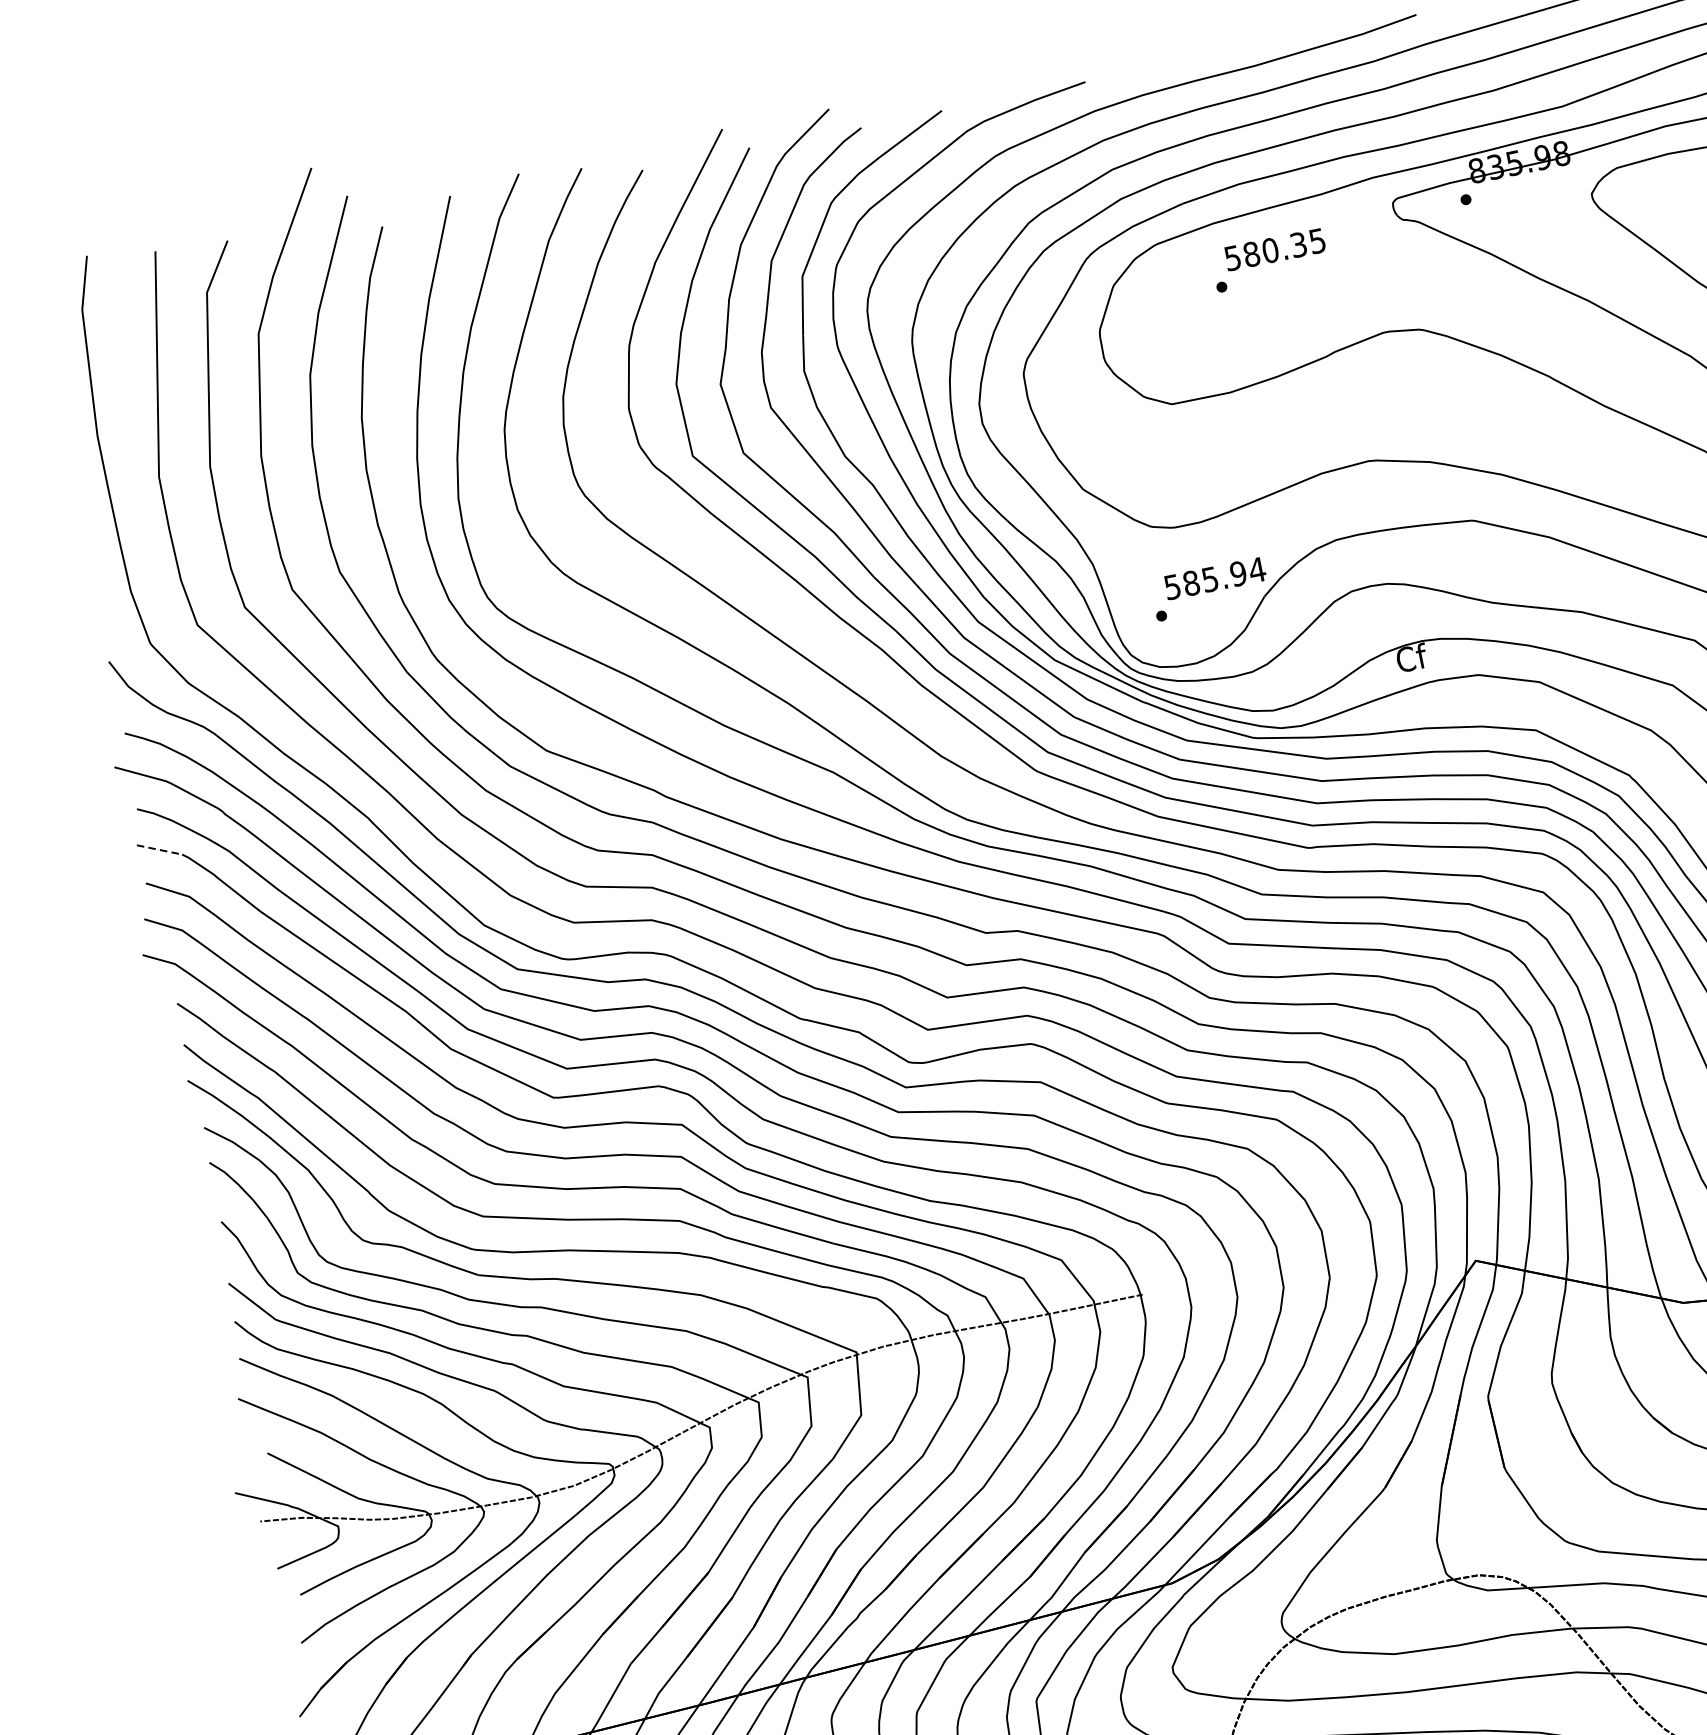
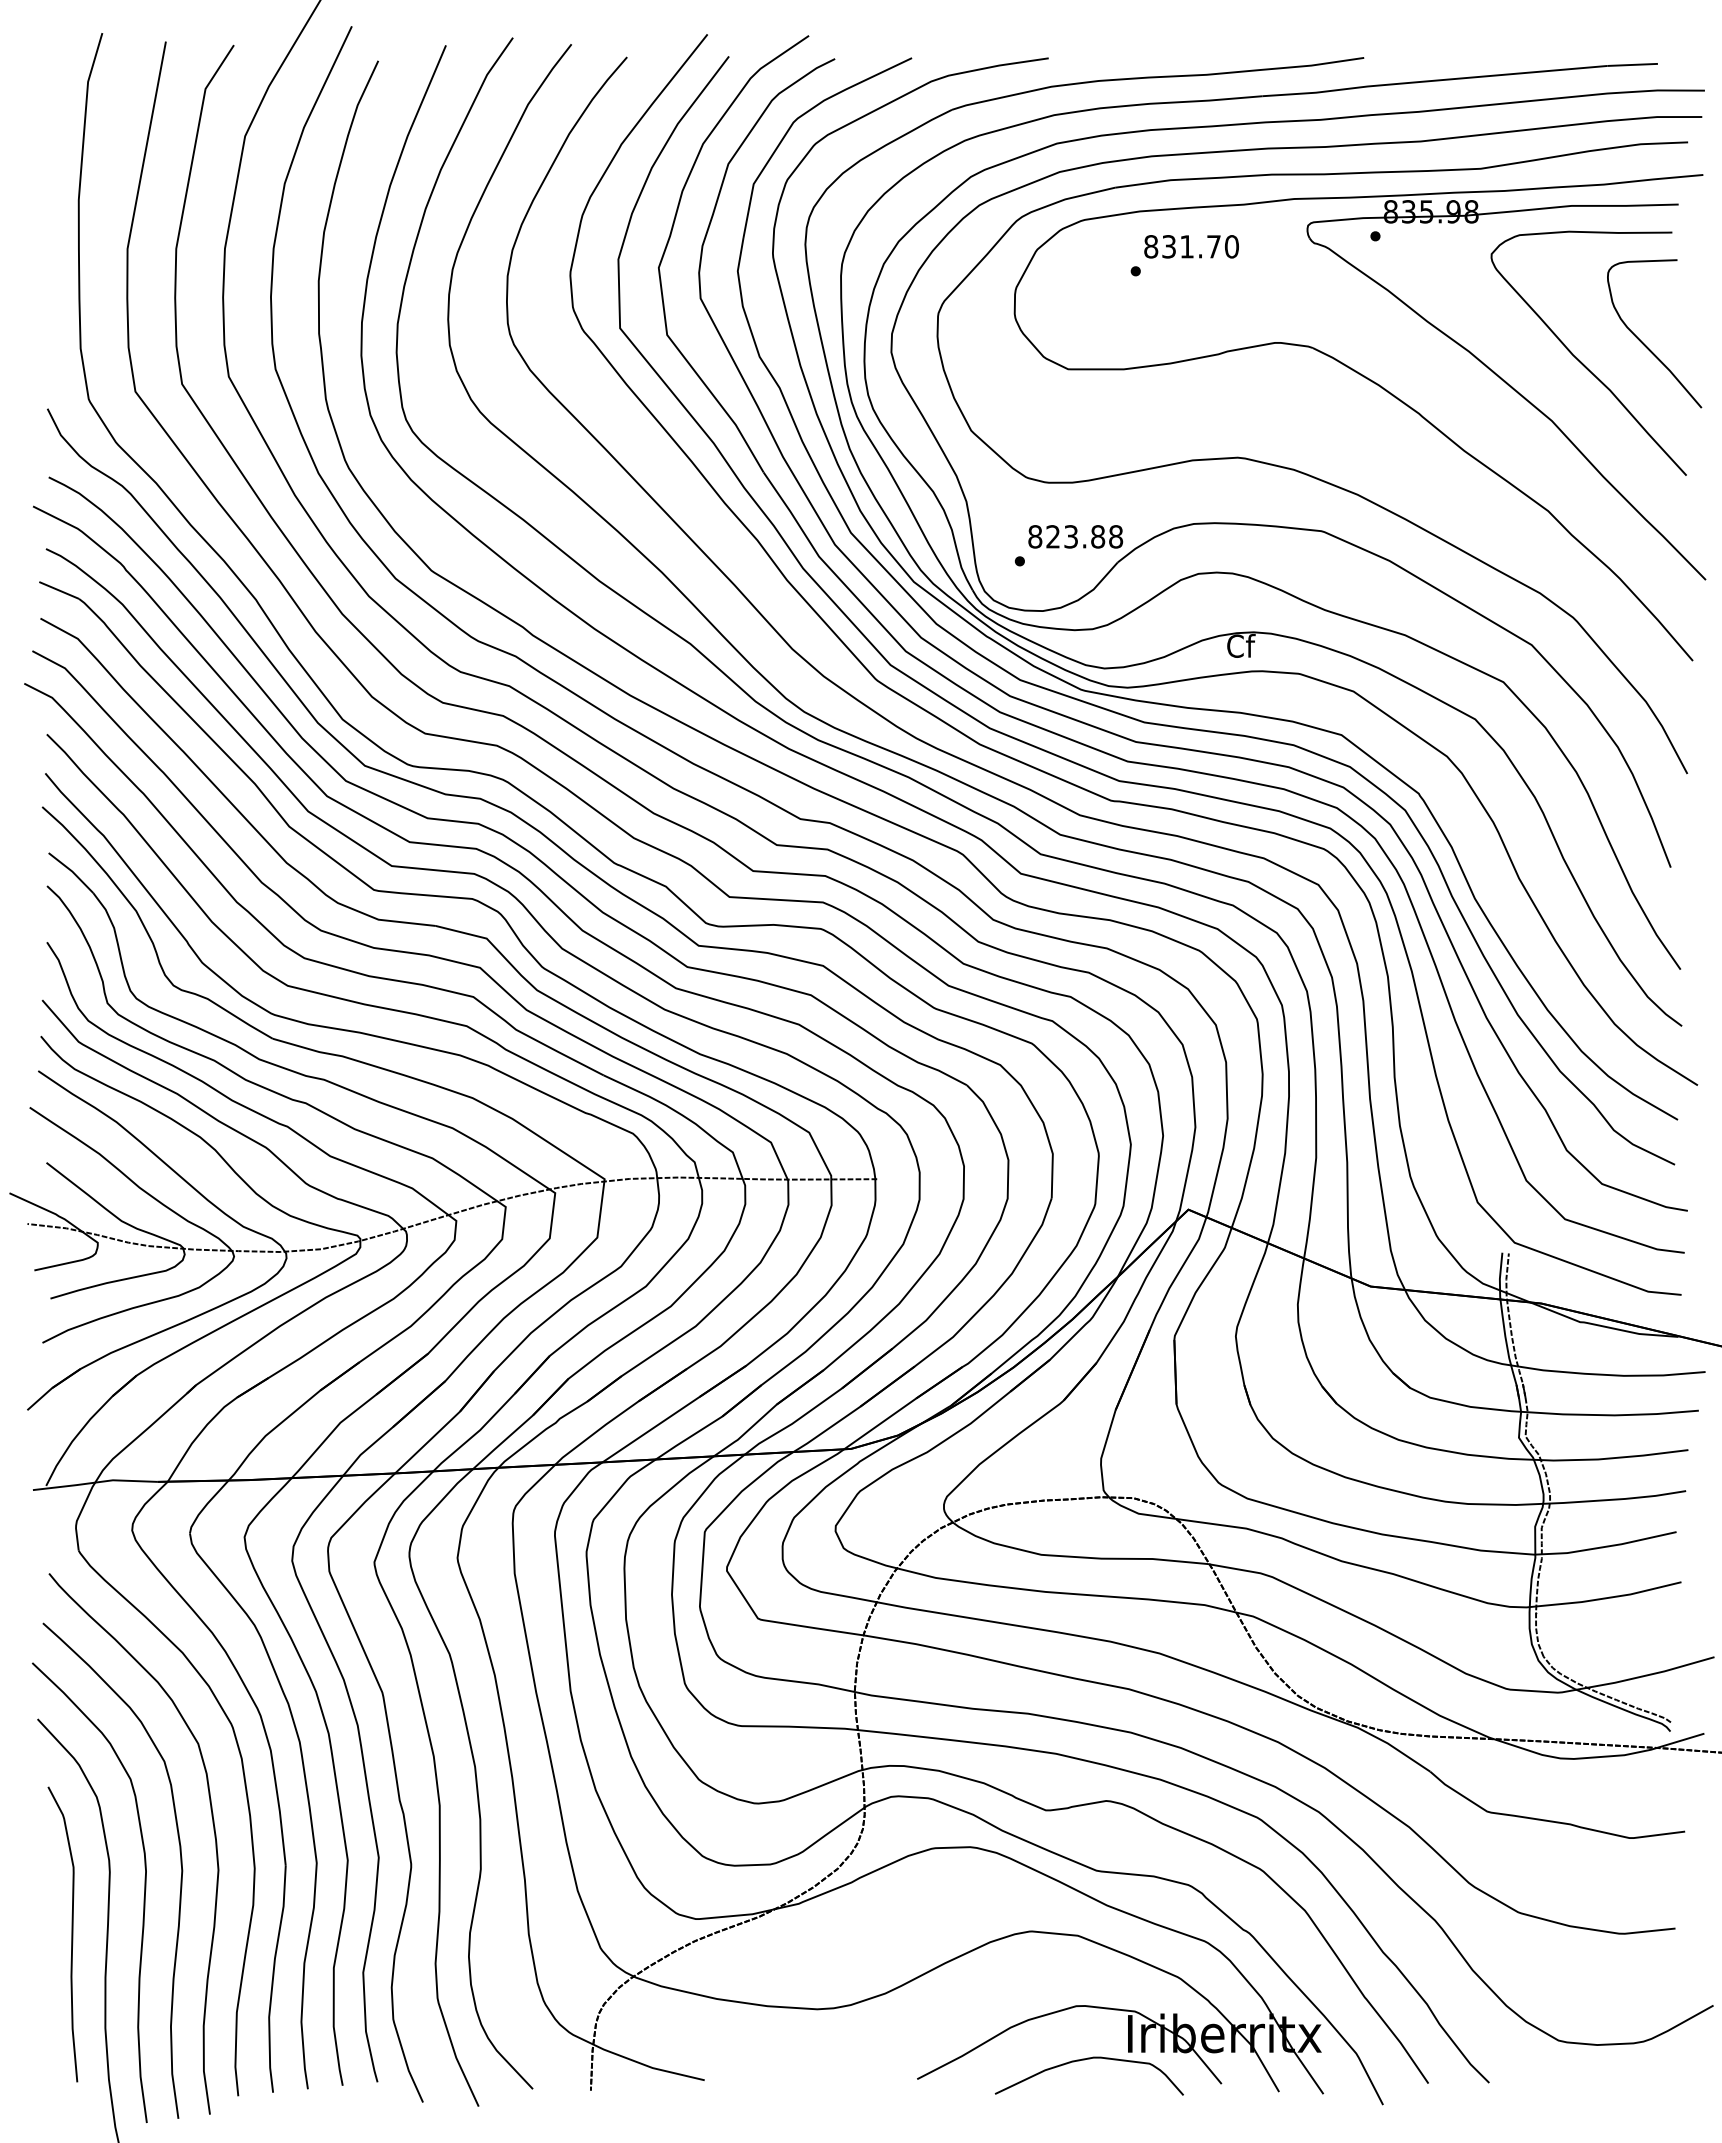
text: (1275, 249) -> (1191, 246), 580.35 -> 831.70
text: (1214, 578) -> (1075, 536), 585.94 -> 823.88
line: (159, 849) -> (59, 590), dashed -> solid

